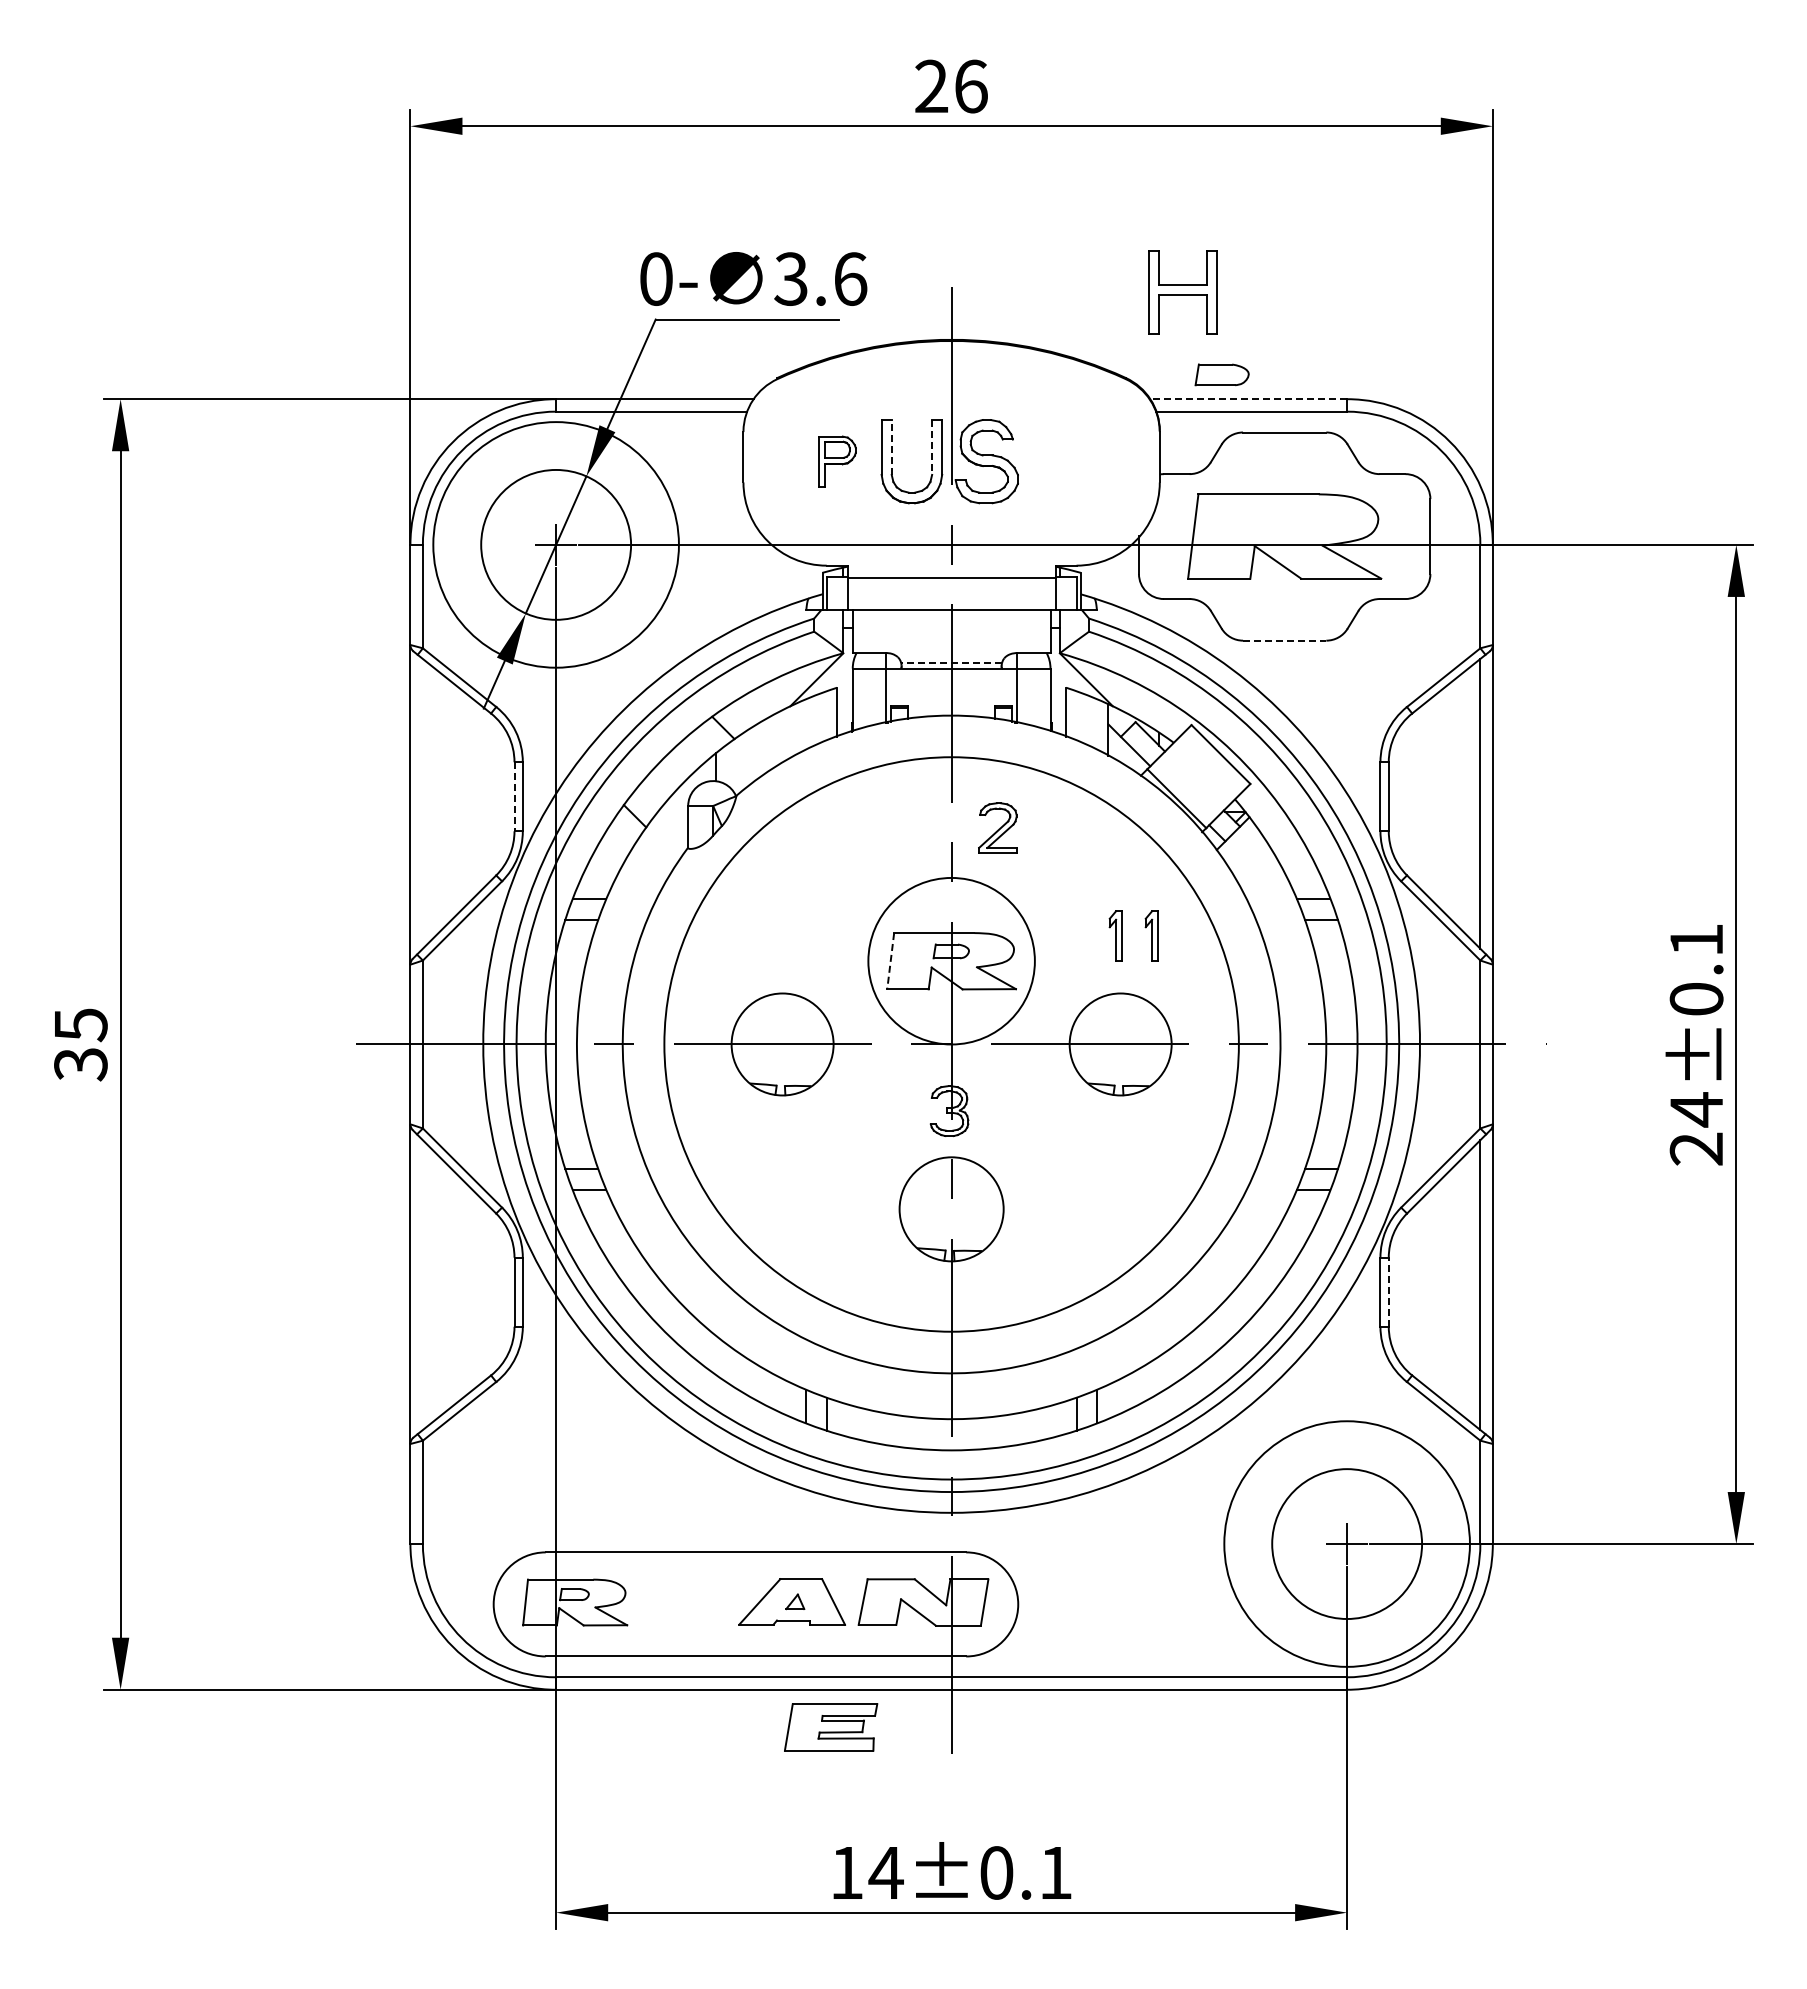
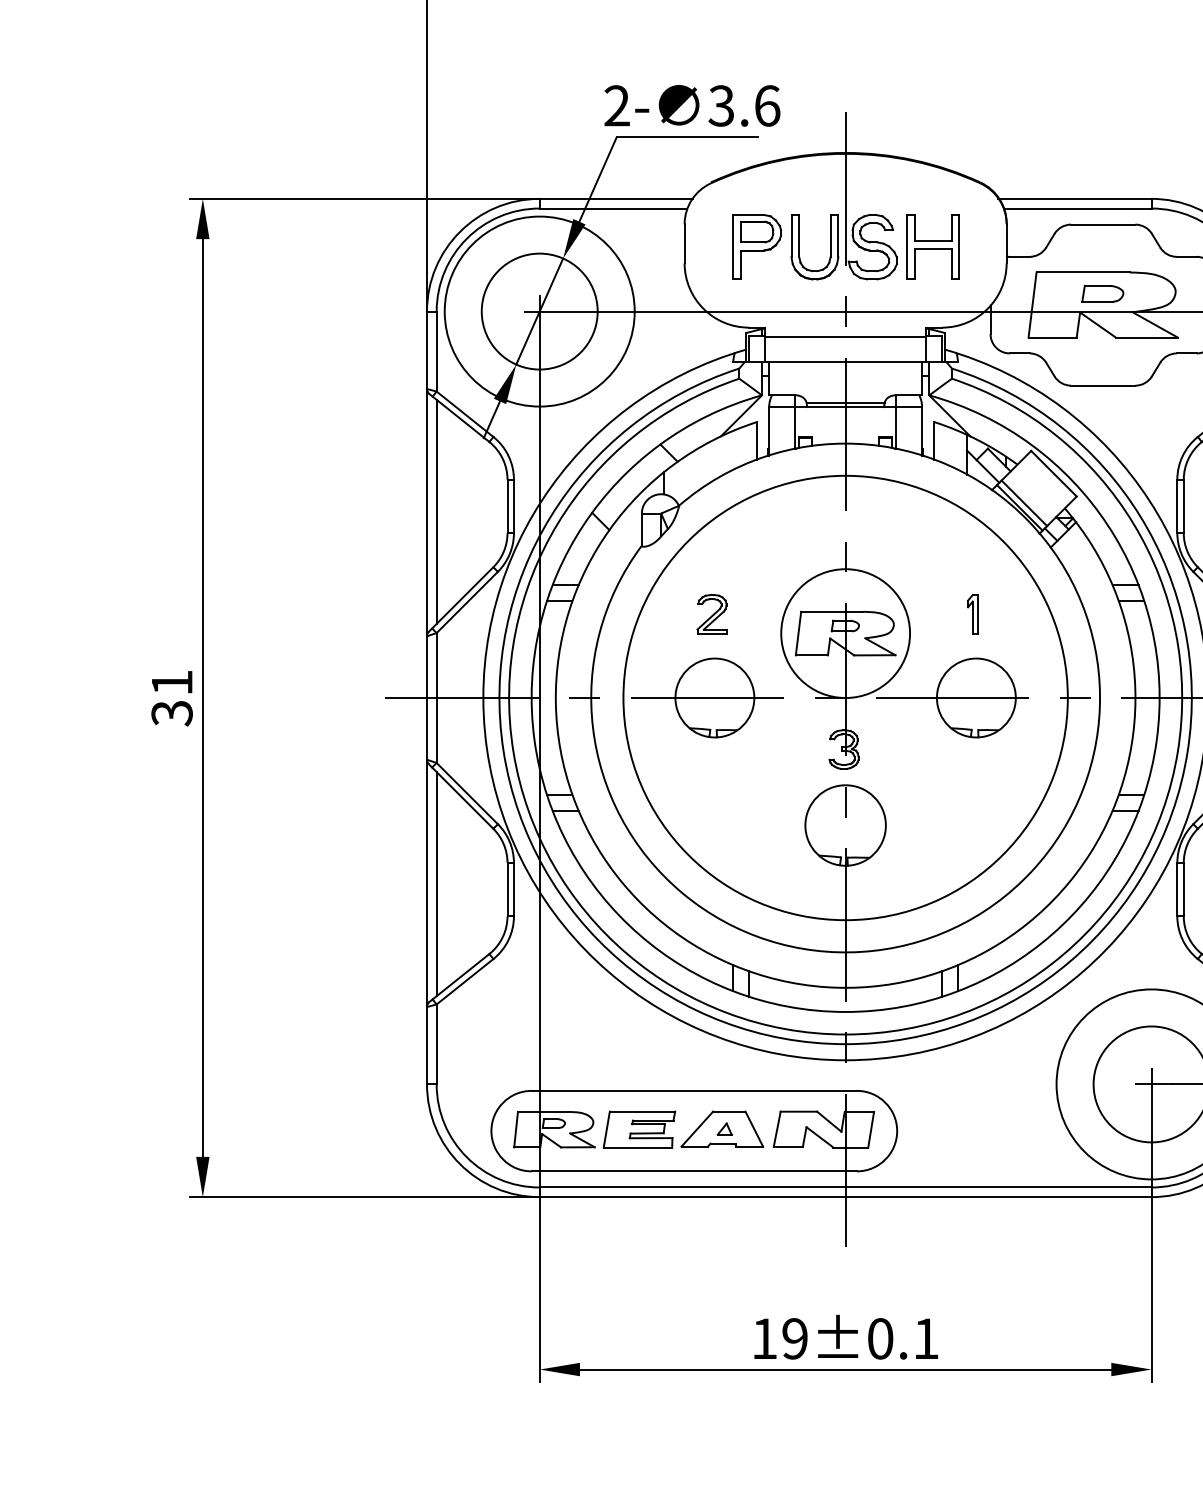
text: (656, 278) -> (617, 105), 0- -> 2-
part: (1182, 292) -> (932, 247), moved
part: (1221, 374) -> (1102, 293), moved
line: (1248, 399) -> (1075, 199), dashed -> solid
line: (891, 446) -> (799, 235), dashed -> solid
line: (932, 447) -> (830, 236), dashed -> solid
part: (837, 461) -> (757, 247), size x1.67
line: (1284, 640) -> (1103, 385), dashed -> solid
line: (951, 662) -> (845, 402), dashed -> solid
line: (1182, 792) -> (1024, 503), added
line: (514, 796) -> (507, 506), dashed -> solid
line: (422, 803) -> (436, 511), added
part: (997, 827) -> (711, 613), moved
part: (1151, 935) -> (1000, 613), removed
line: (890, 961) -> (798, 633), dashed -> solid
text: (81, 1025) -> (172, 683), 35 -> 31
line: (422, 1285) -> (436, 884), added
line: (1388, 1292) -> (1183, 889), dashed -> solid
part: (831, 1727) -> (639, 1129), moved
text: (885, 1872) -> (794, 1338), 14±0.1 -> 19±0.1

